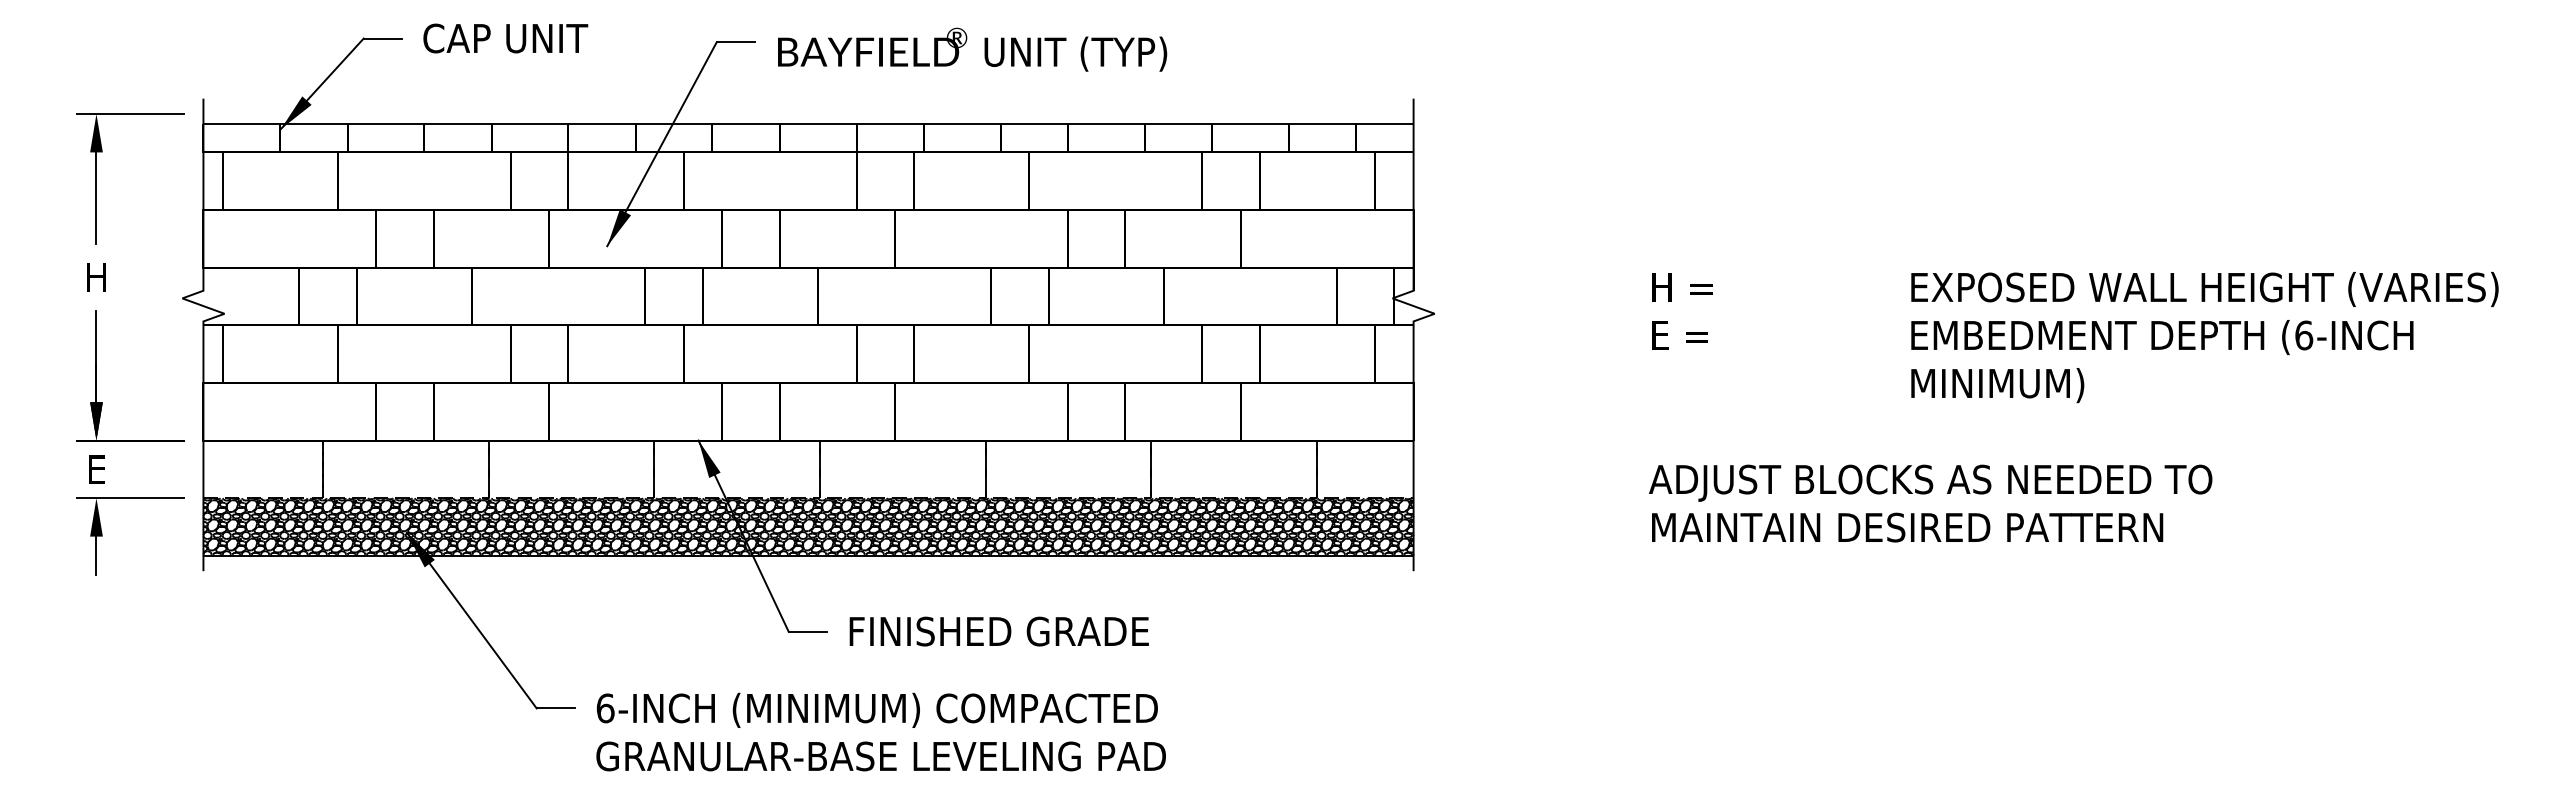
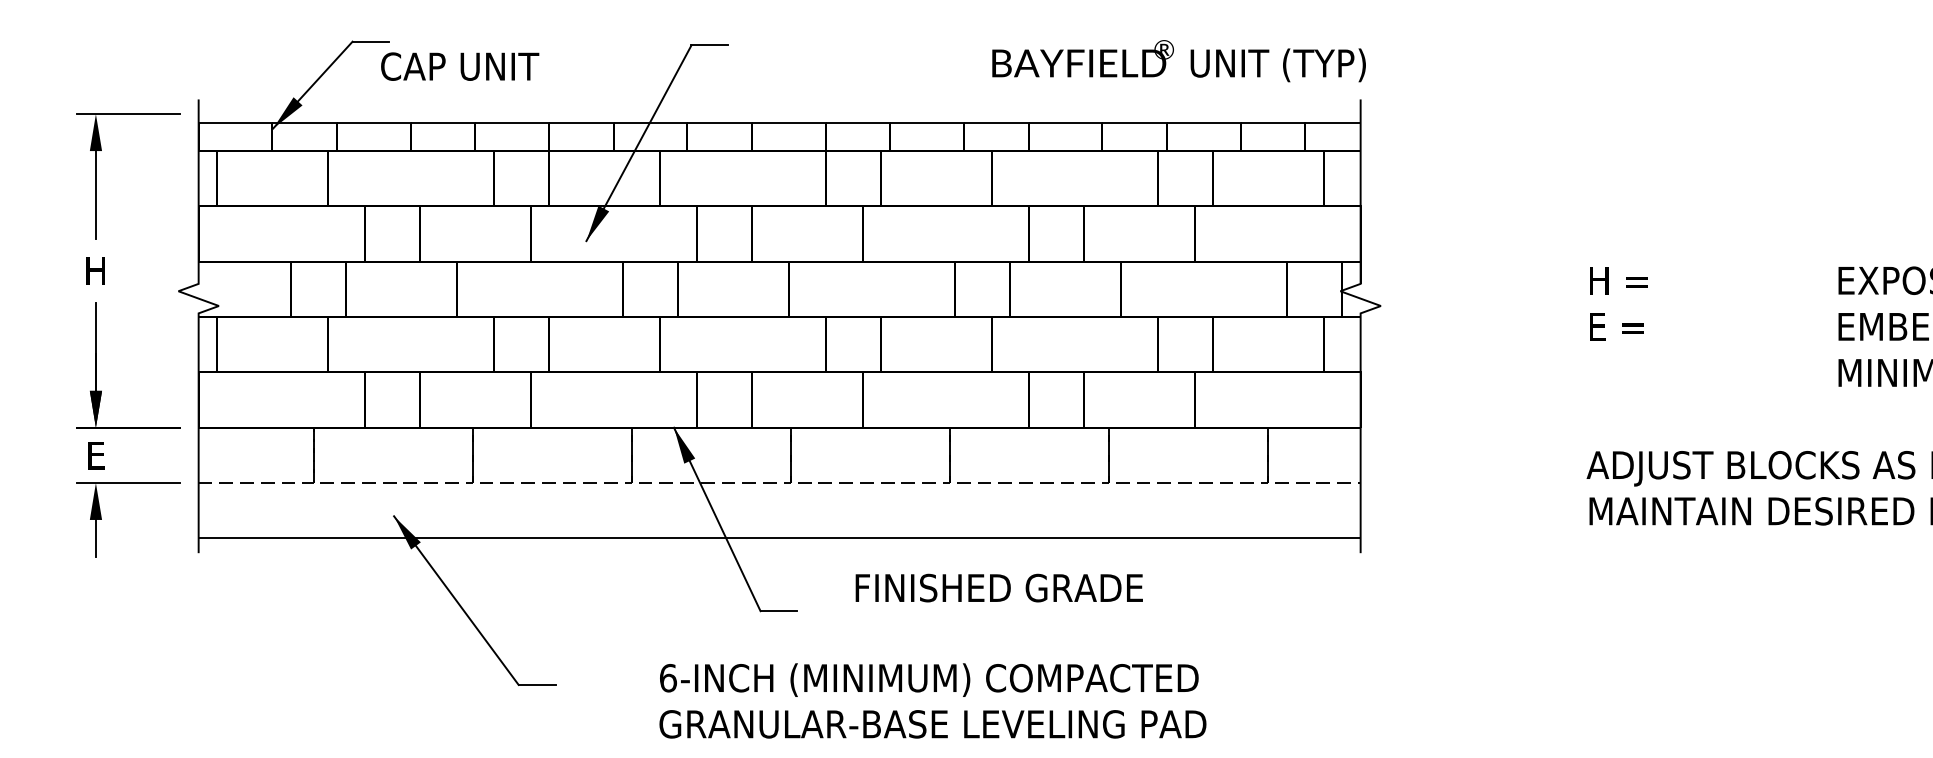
text: (505, 38) -> (459, 66), moved
text: (972, 49) -> (1179, 60), moved
hatch: (808, 526) -> (779, 510), removed
text: (998, 631) -> (998, 588), moved
text: (880, 731) -> (932, 700), moved

